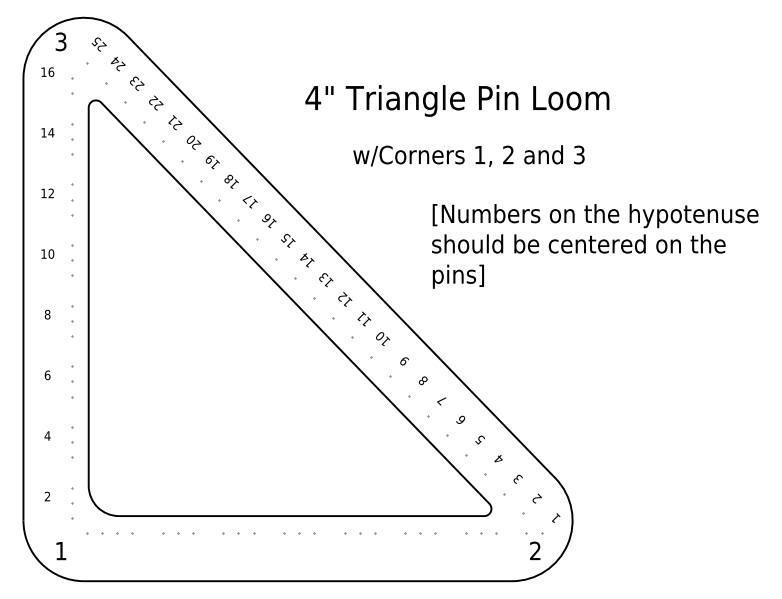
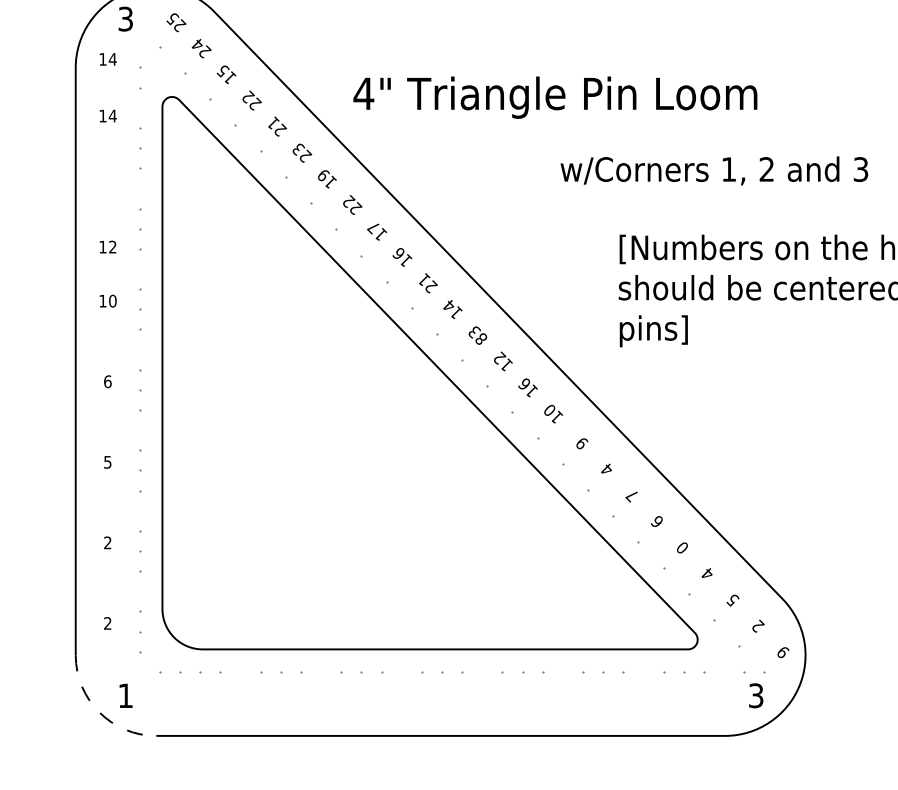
text: (51, 71) -> (113, 58), 16 -> 14
text: (136, 83) -> (225, 74), 23 -> 15
text: (457, 100) -> (555, 97), moved
text: (47, 132) -> (107, 115), moved
text: (191, 139) -> (299, 148), 20 -> 23
text: (468, 155) -> (713, 170), moved
text: (231, 181) -> (352, 204), 18 -> 22
text: (47, 193) -> (107, 247), moved
text: (288, 240) -> (427, 283), 15 -> 21
text: (328, 282) -> (481, 338), 13 -> 83
text: (47, 314) -> (107, 381), 8 -> 6
text: (360, 316) -> (523, 384), 11 -> 16
text: (47, 375) -> (107, 462), 6 -> 5
text: (423, 380) -> (607, 469), 8 -> 4
text: (47, 435) -> (107, 542), 4 -> 2
text: (479, 440) -> (681, 548), 5 -> 0
text: (516, 478) -> (730, 599), 3 -> 5
text: (555, 517) -> (782, 651), 1 -> 9
text: (535, 551) -> (756, 696), 2 -> 3
arc: (41, 563) -> (99, 712), solid -> dashed

